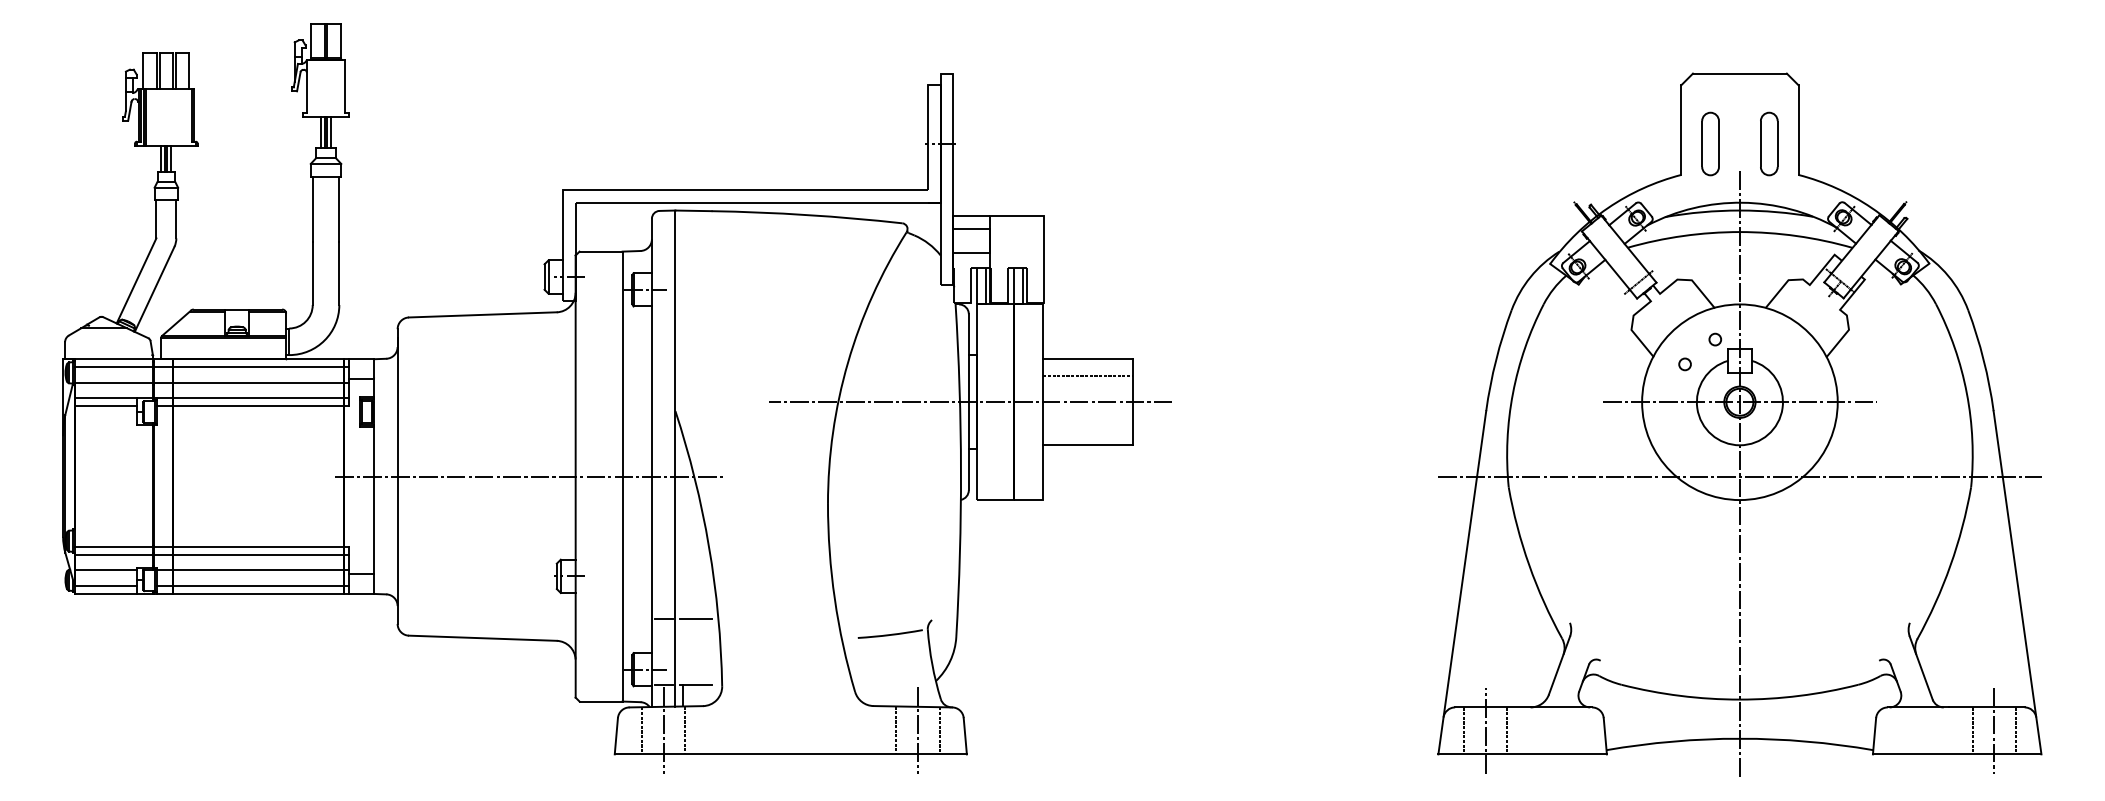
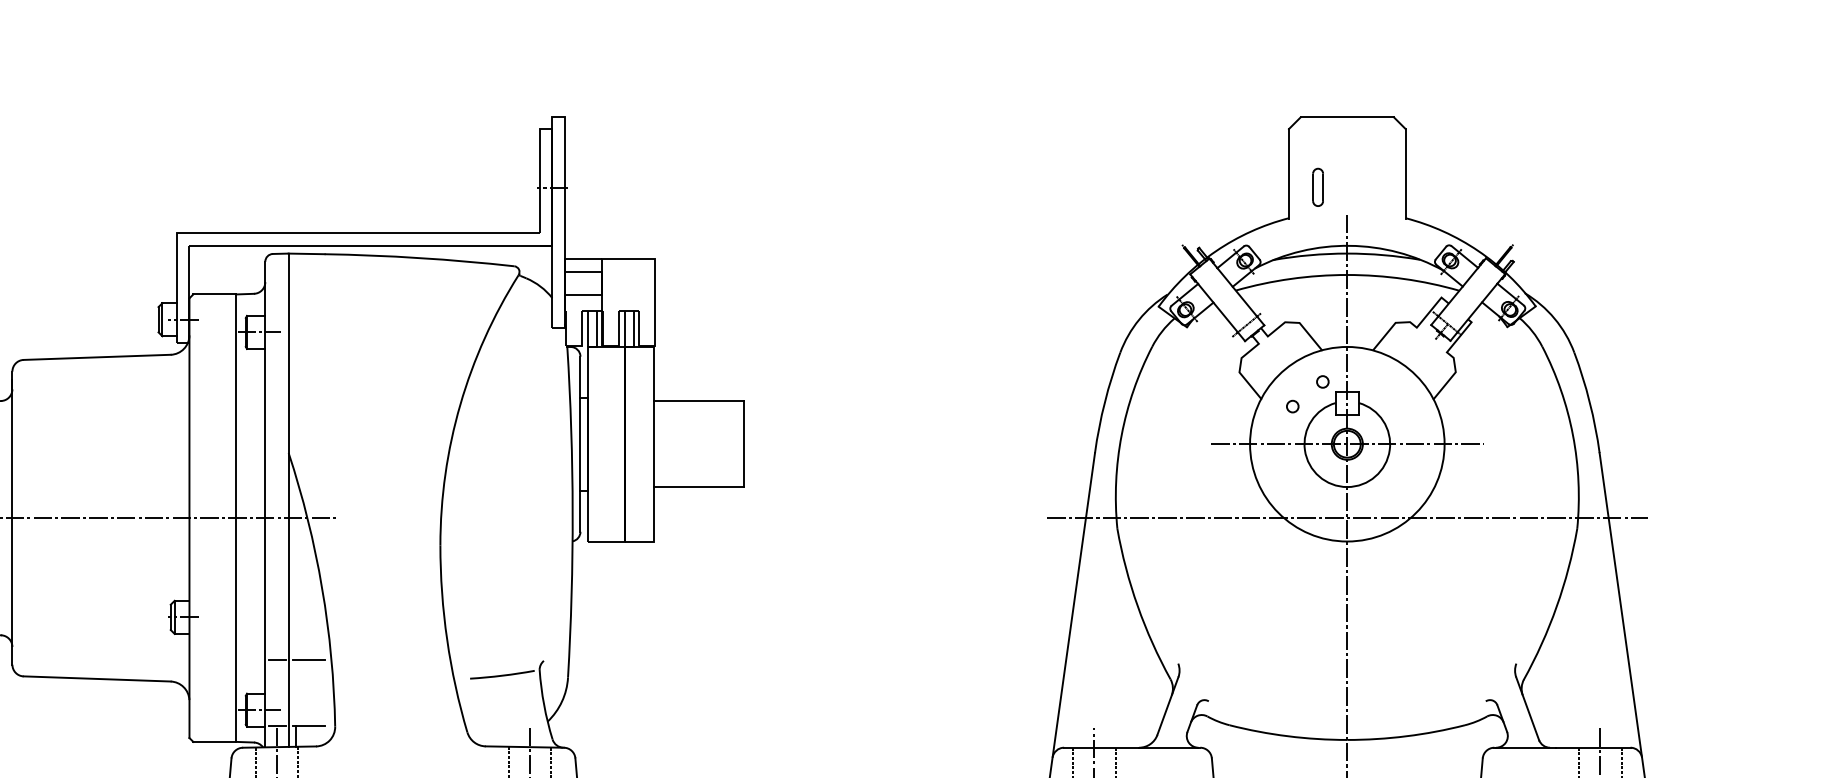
part: (1710, 143) -> (1318, 186), size x0.6
part: (1769, 143) -> (1376, 186), removed
line: (1088, 376) -> (699, 418), removed
line: (970, 402) -> (582, 444), removed

